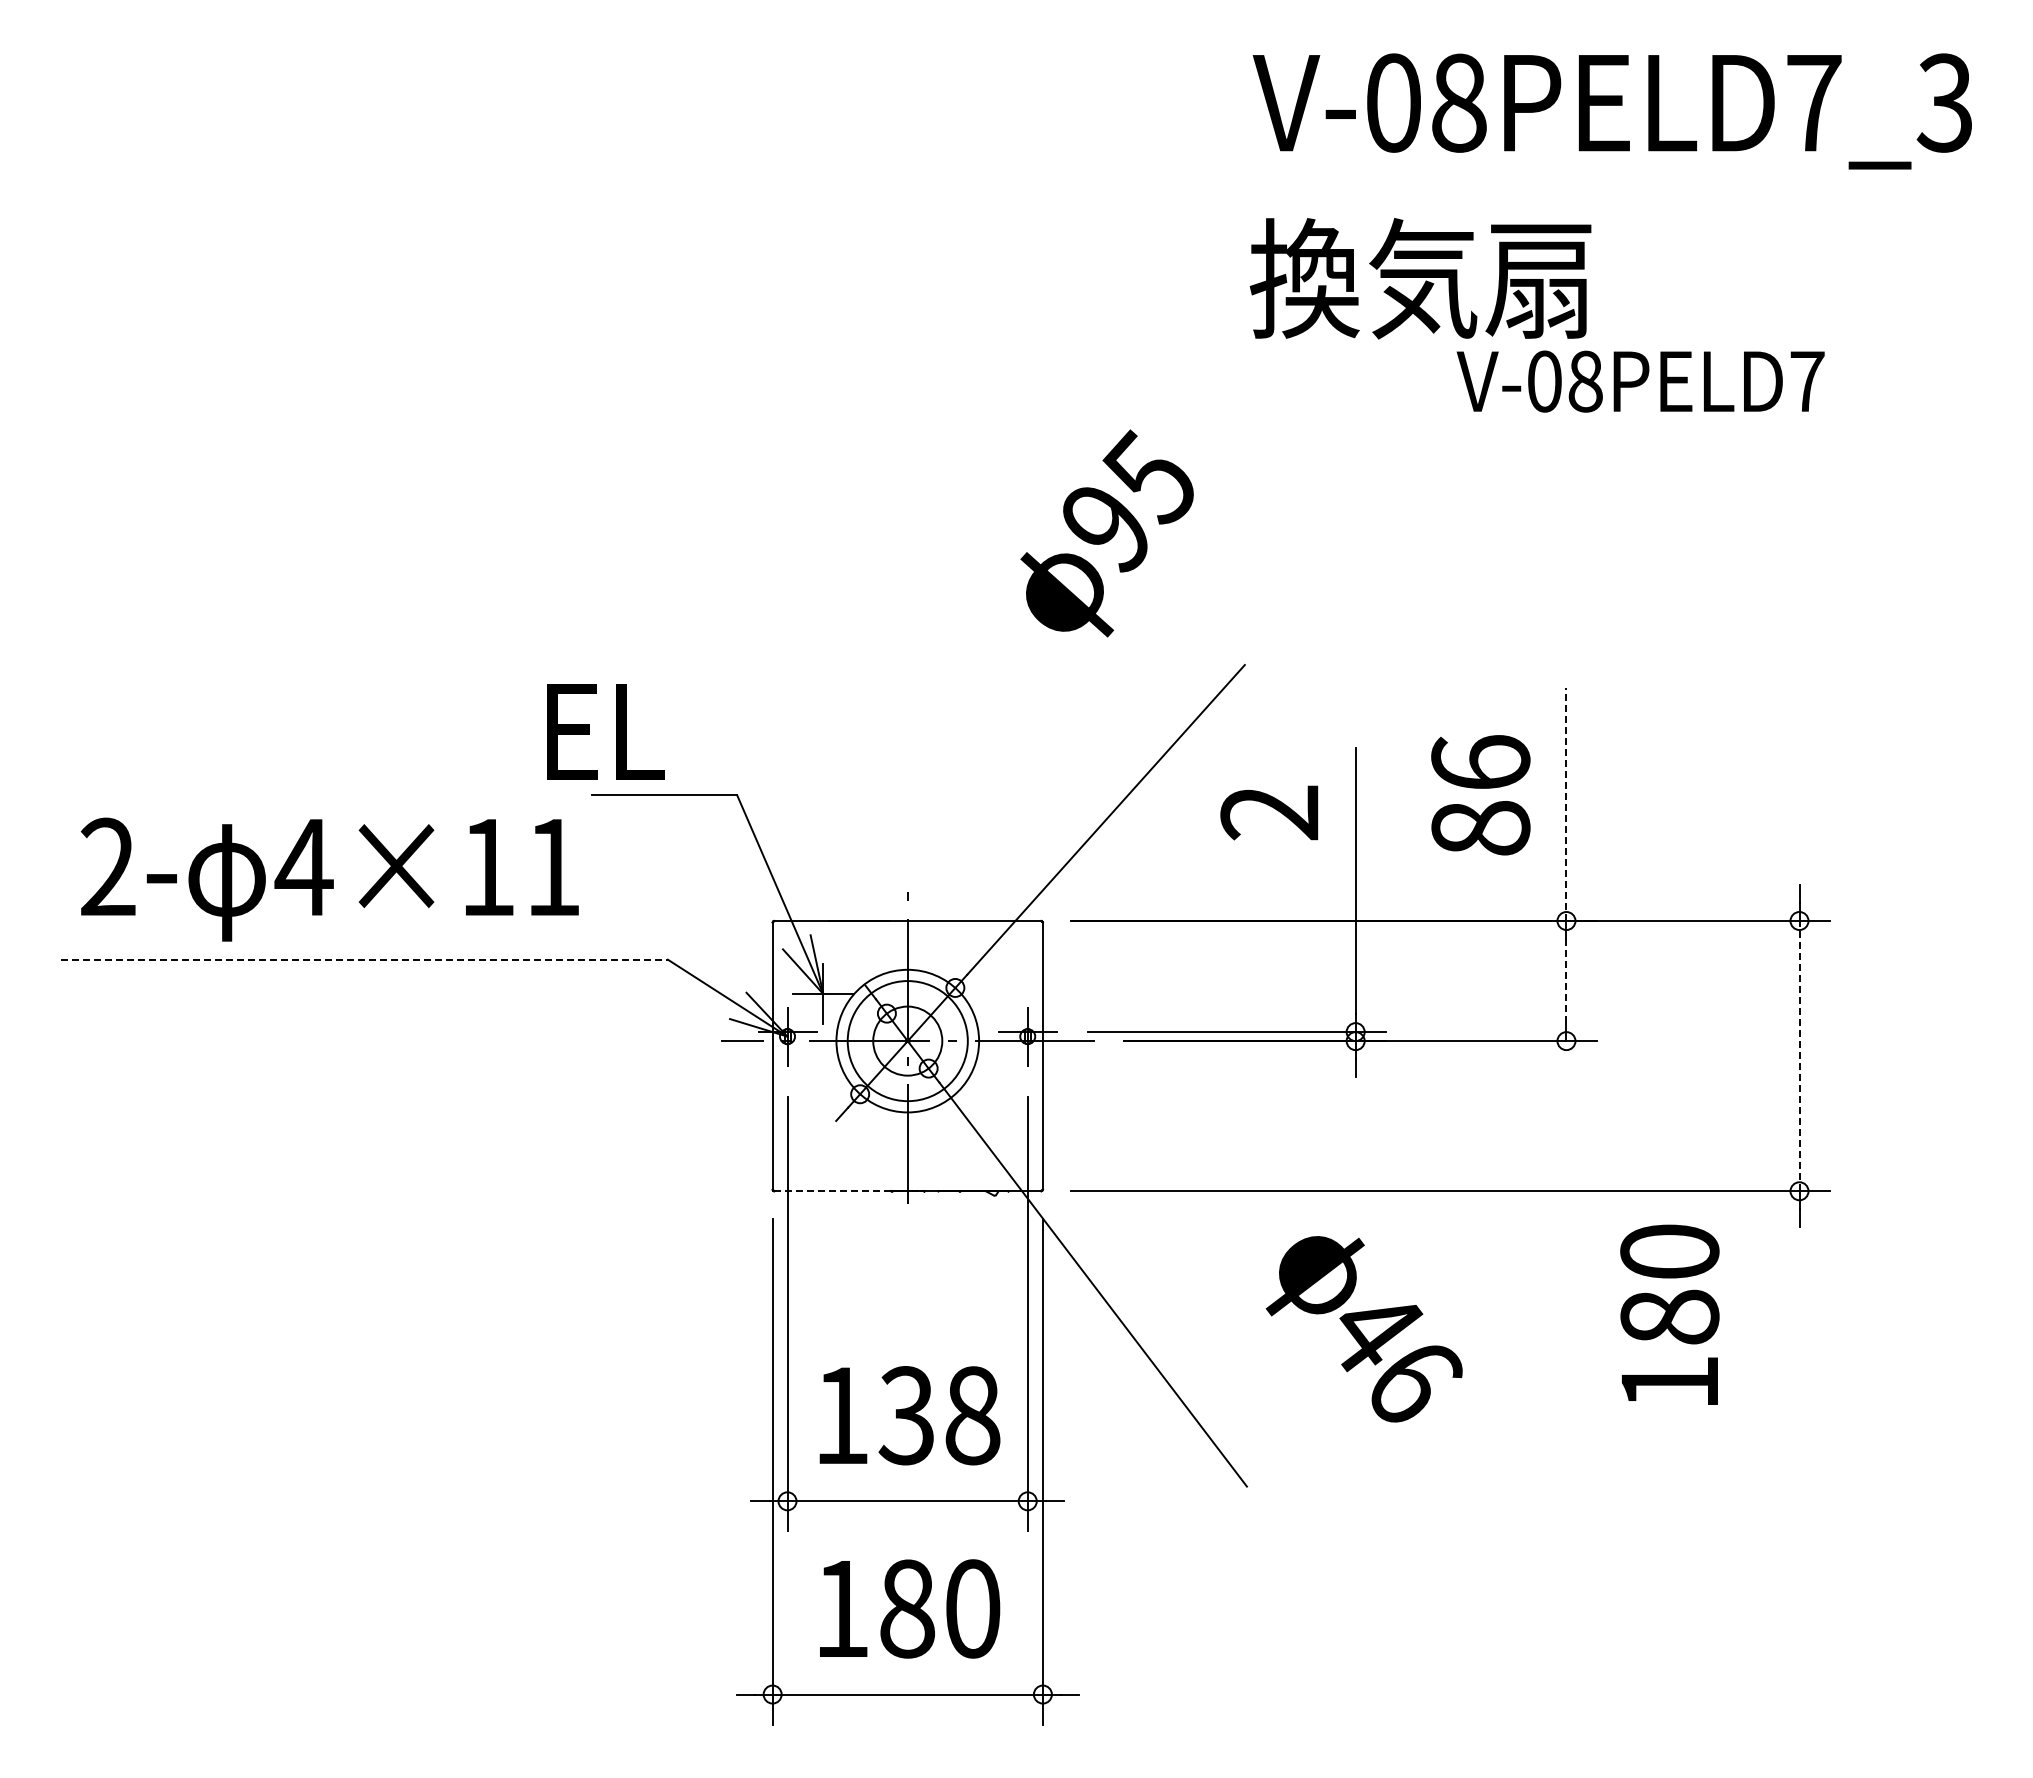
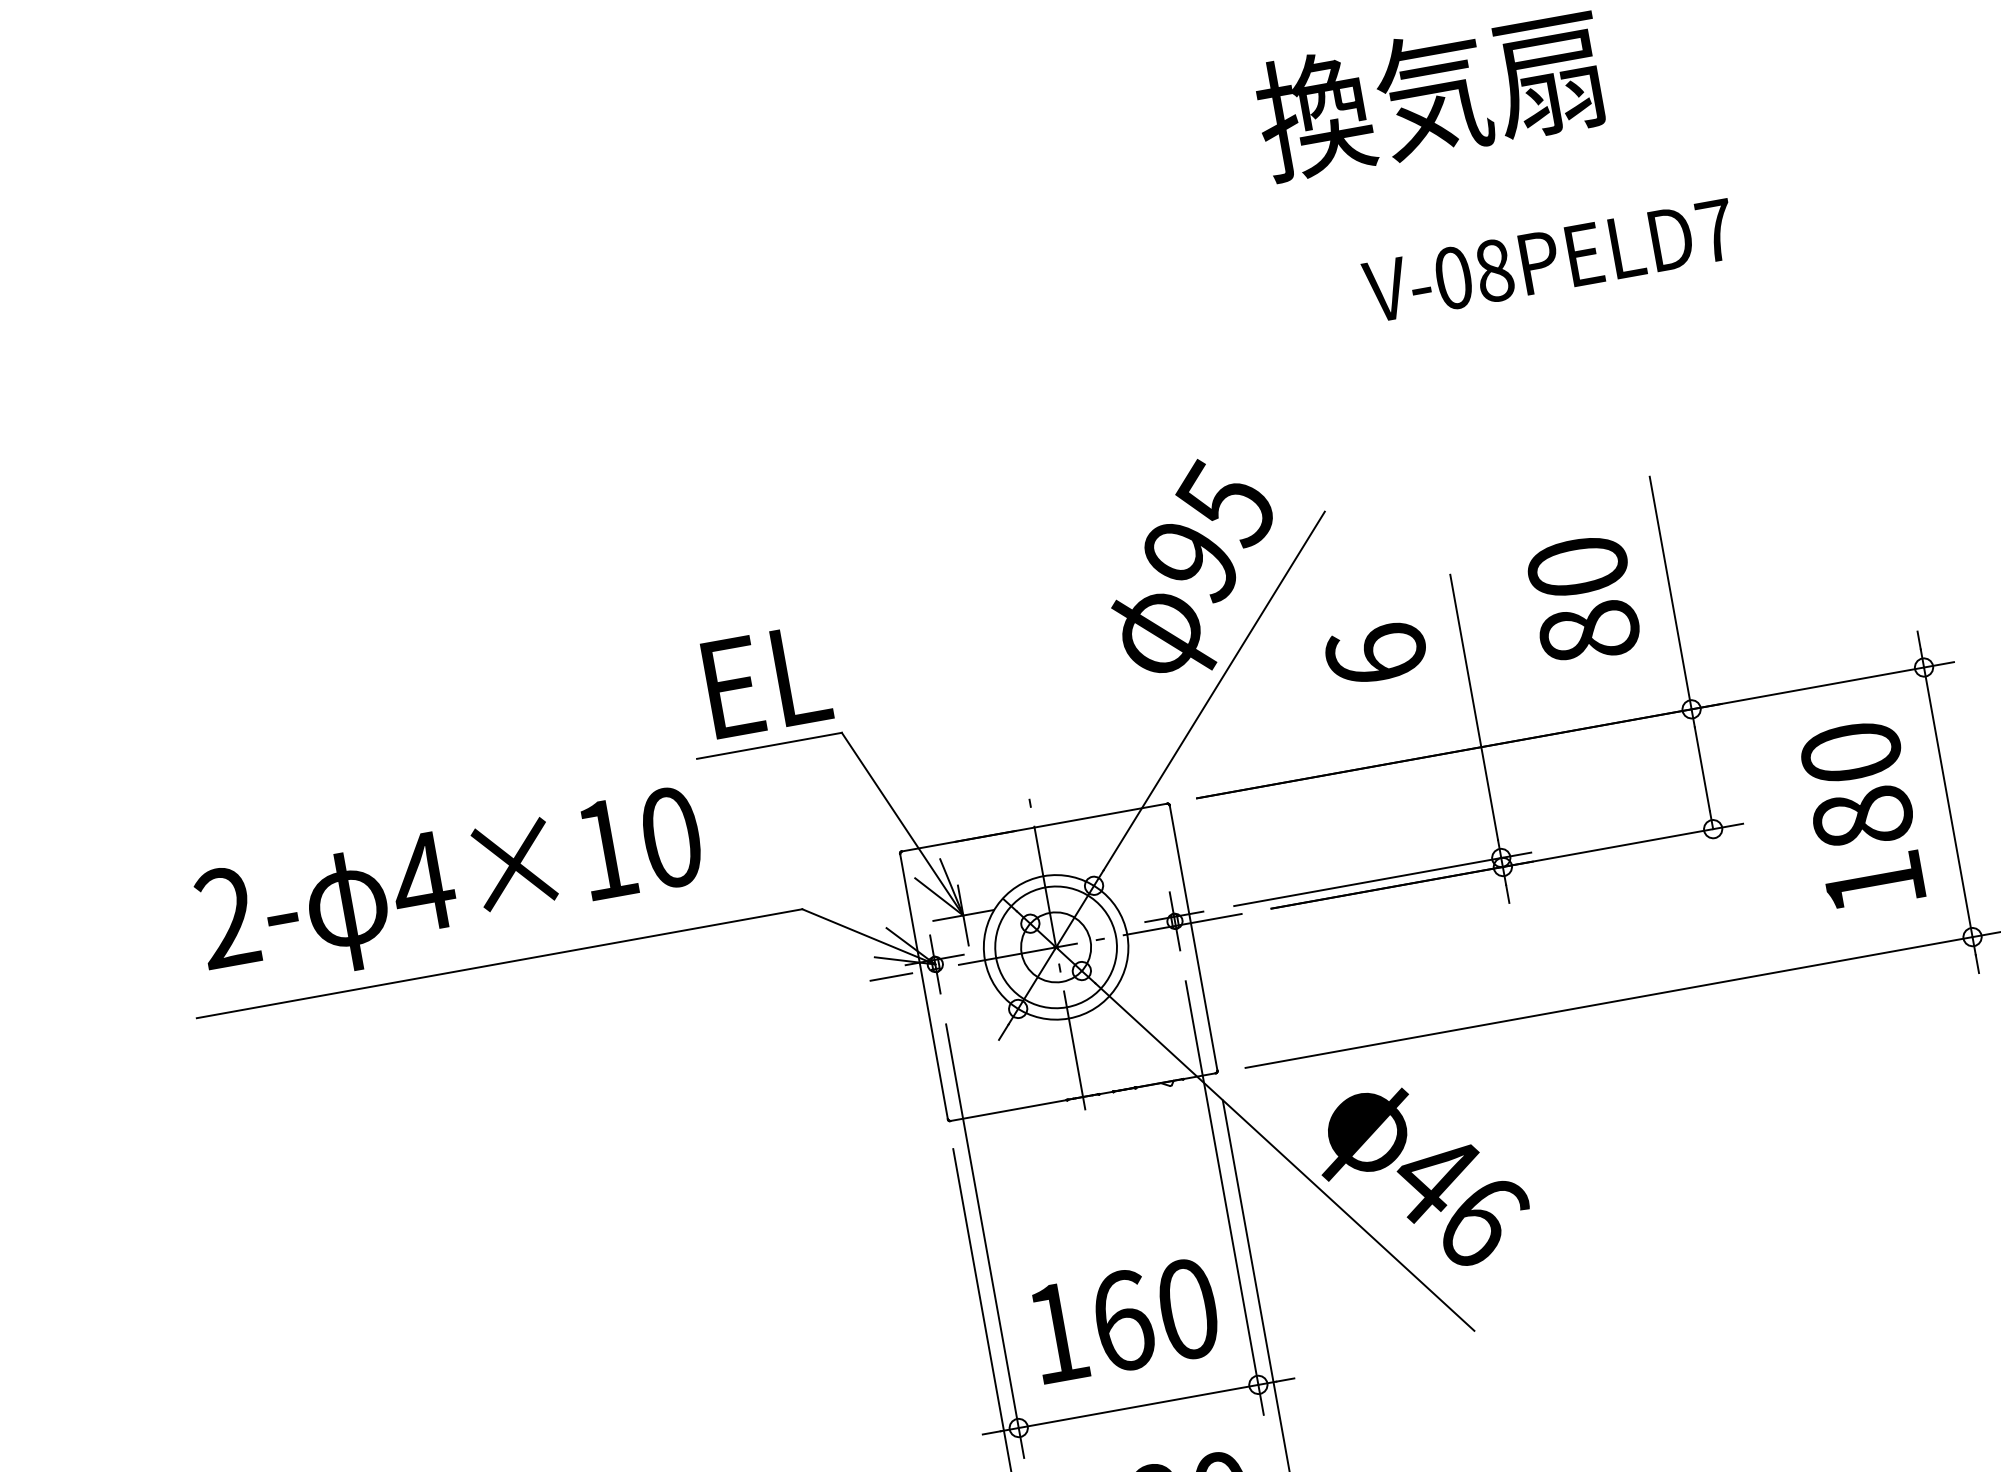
text: (1640, 381) -> (1549, 260), moved
text: (1106, 533) -> (1192, 566), moved
text: (605, 731) -> (766, 680), moved
text: (1480, 762) -> (1577, 566), 86 -> 80
line: (1566, 804) -> (1670, 593), dashed -> solid
text: (1269, 812) -> (1375, 654), 2 -> 6
text: (553, 867) -> (671, 837), 4×11 -> 4×10
line: (364, 959) -> (499, 963), dashed -> solid
line: (1566, 980) -> (1702, 768), dashed -> solid
line: (1799, 1055) -> (1948, 801), dashed -> solid
line: (832, 1191) -> (1008, 1110), dashed -> solid
text: (1669, 1314) -> (1862, 815), moved
text: (1363, 1329) -> (1422, 1178), moved
text: (939, 1415) -> (1154, 1315), 138 -> 160

